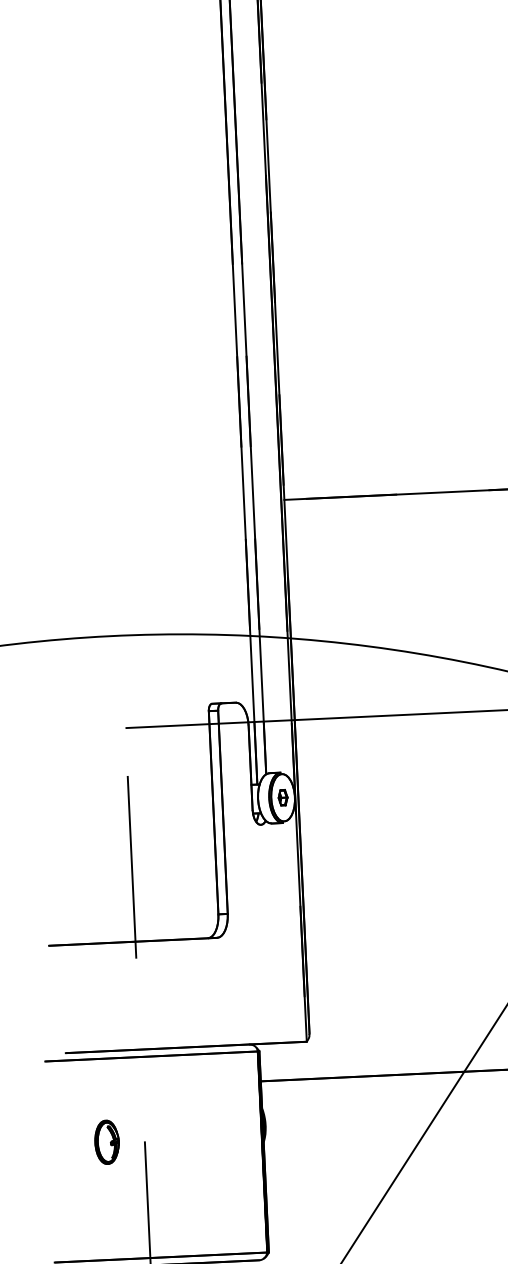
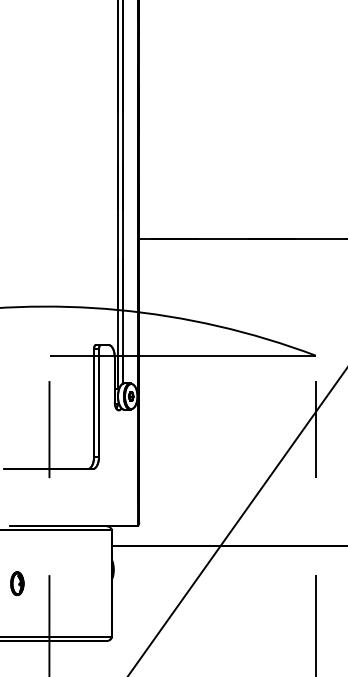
part: (107, 1141) -> (17, 583), moved

